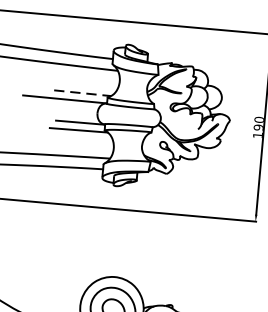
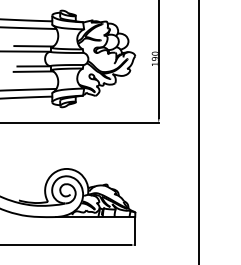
line: (83, 93) -> (34, 46), dashed -> solid

